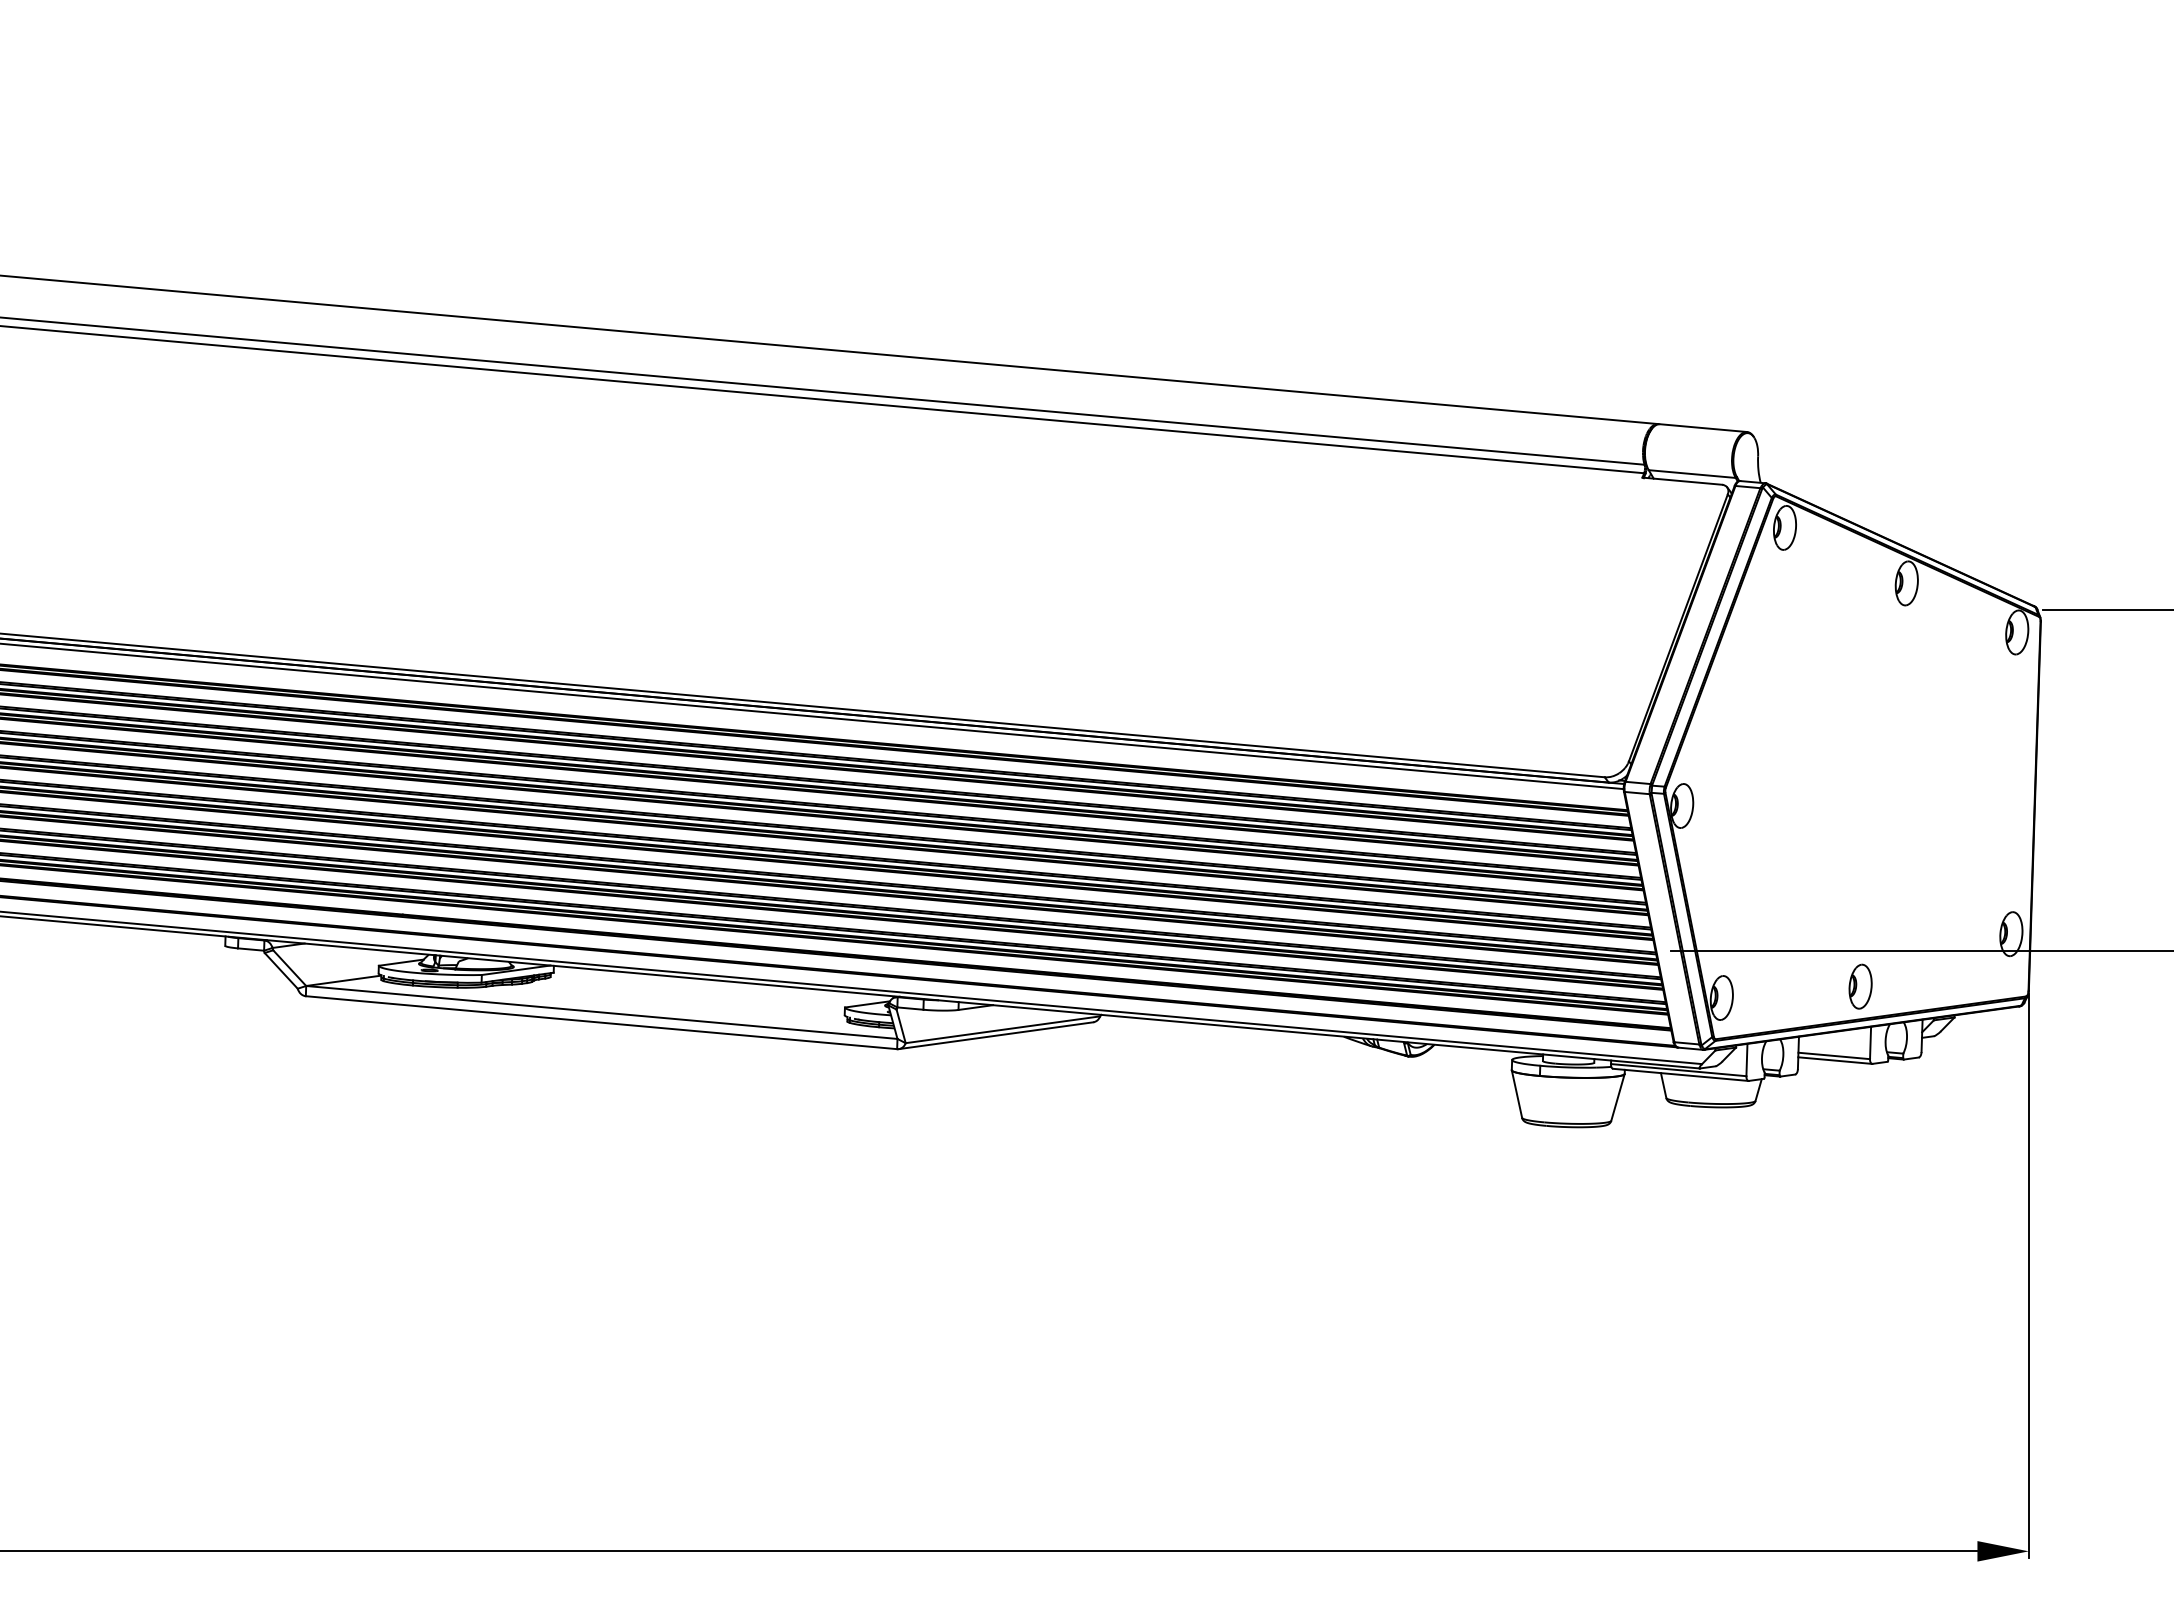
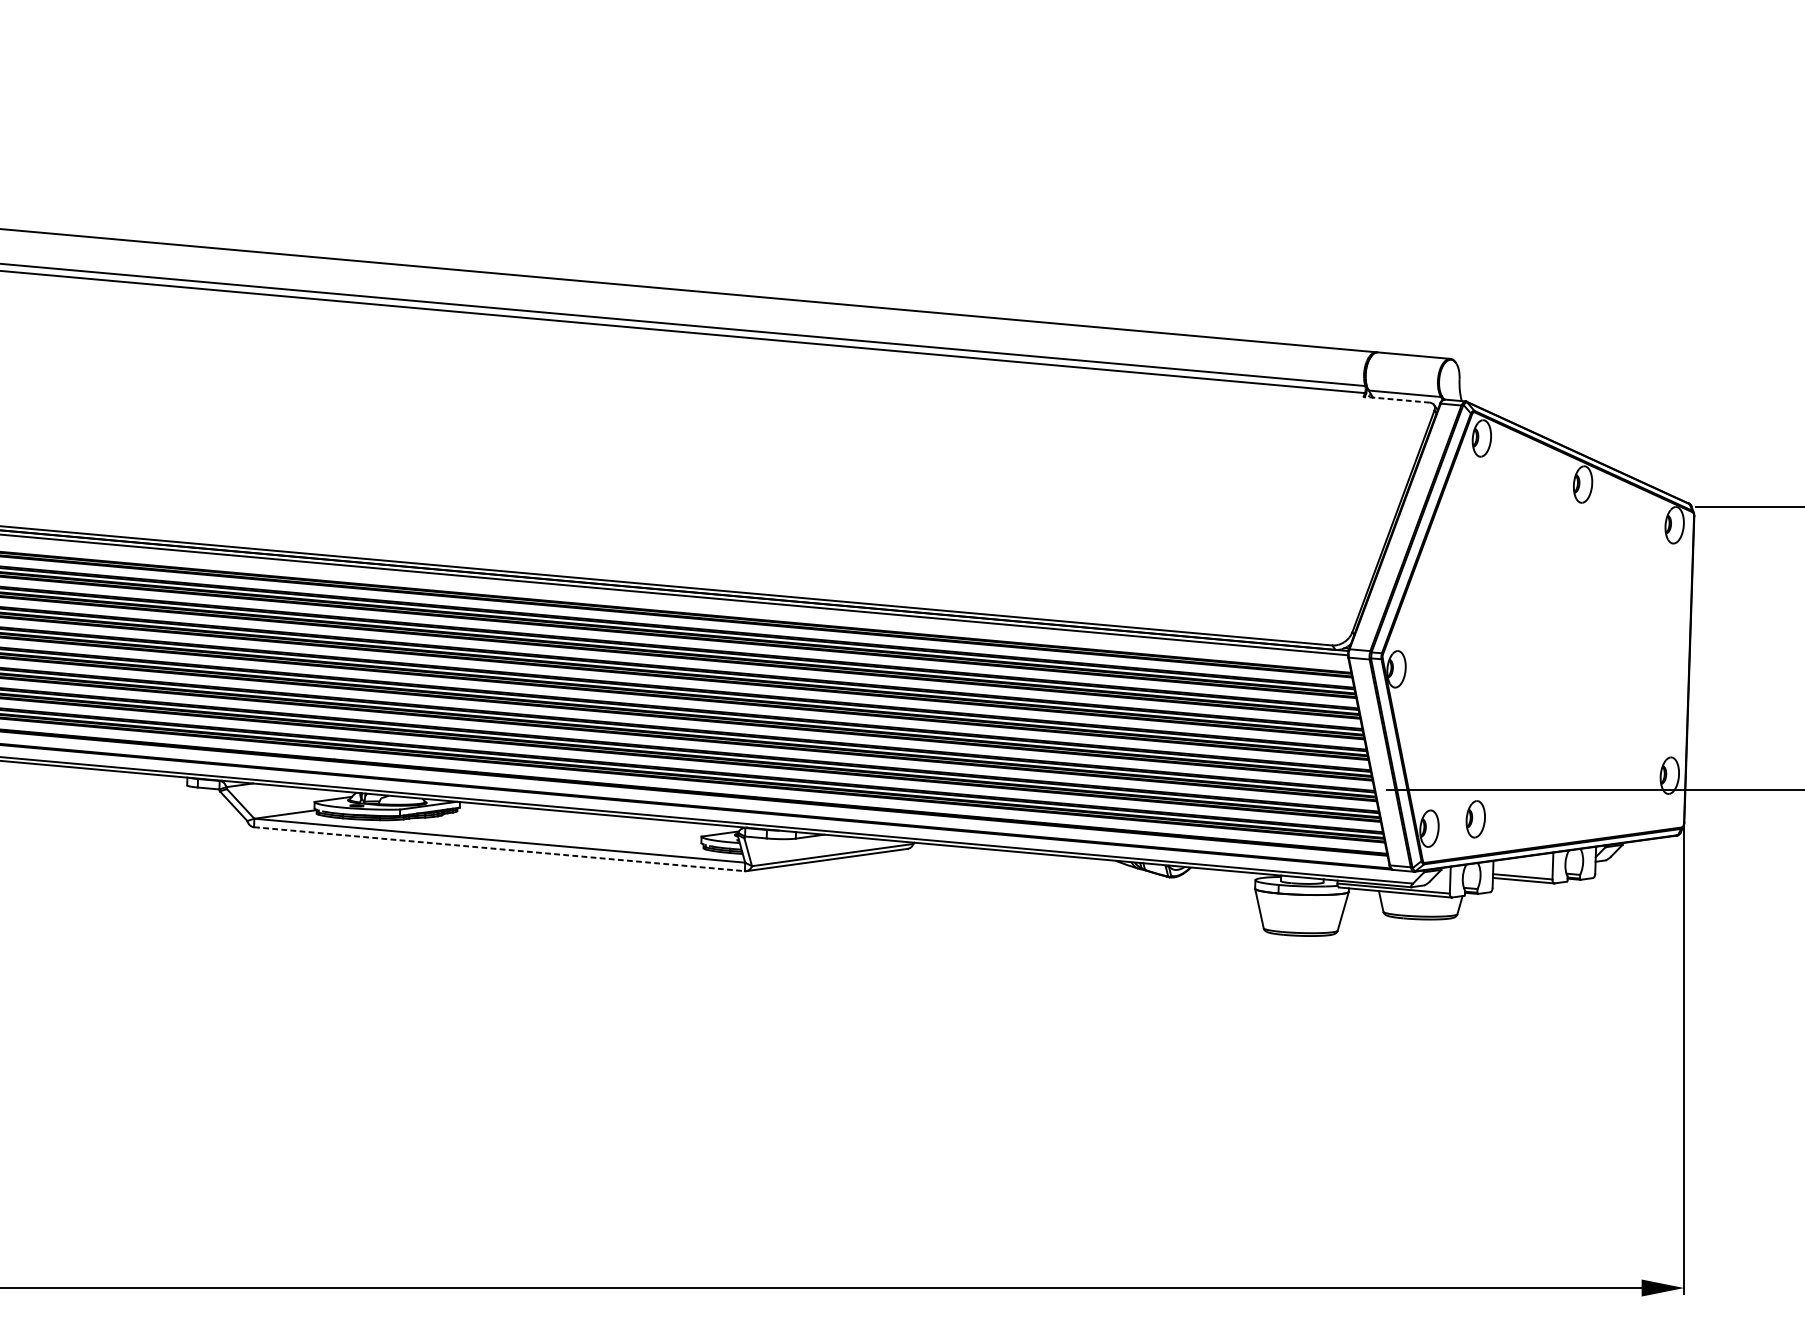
line: (1681, 481) -> (1395, 399), solid -> dashed
part: (1860, 986) -> (1475, 819), moved
line: (601, 1022) -> (499, 849), solid -> dashed

